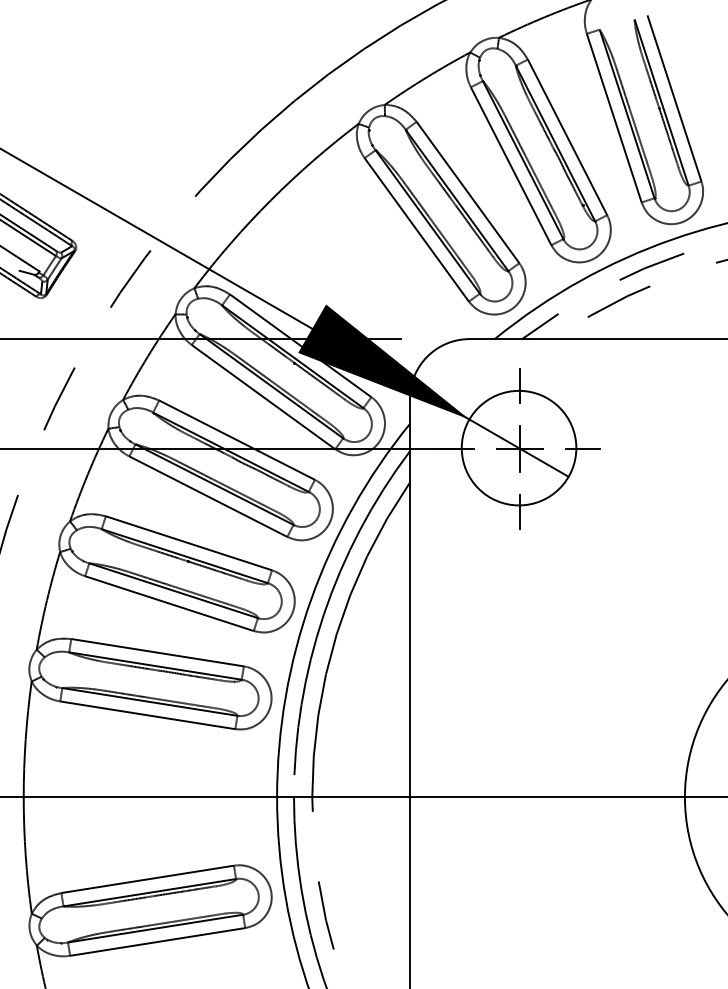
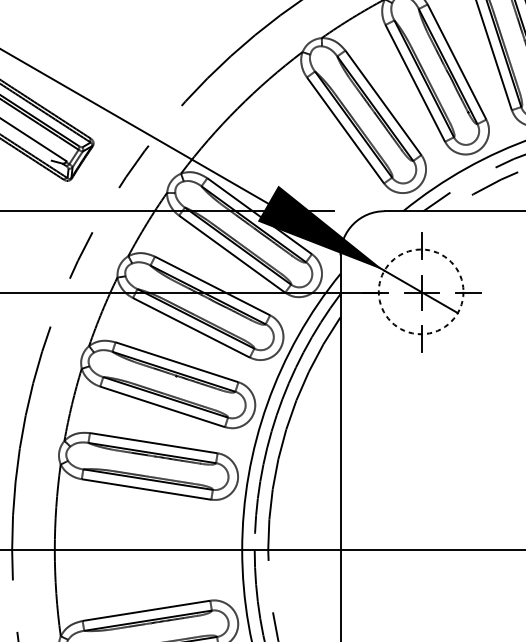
circle: (518, 447) -> (420, 291), solid -> dashed

